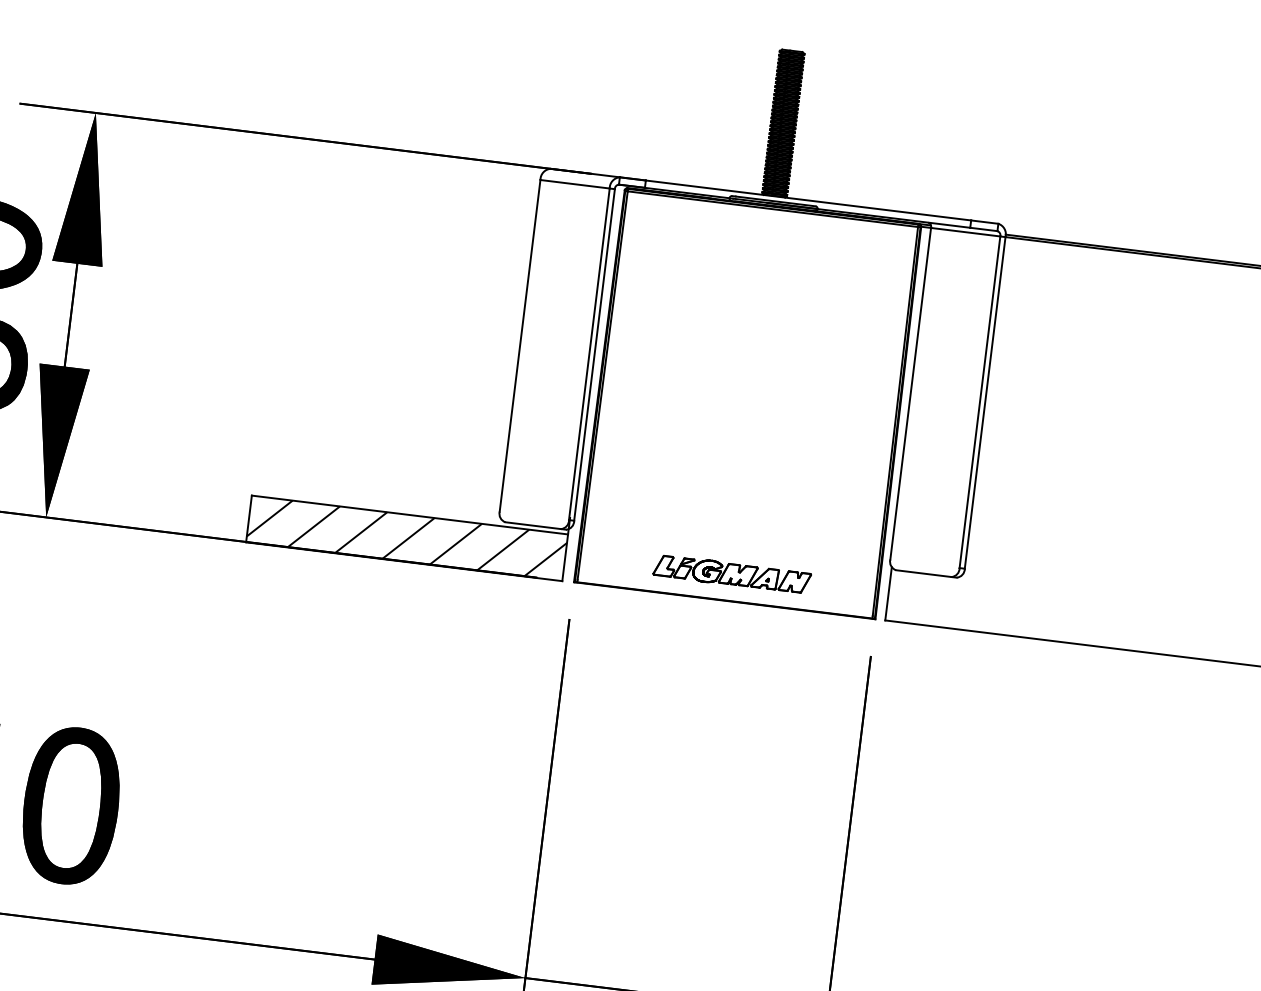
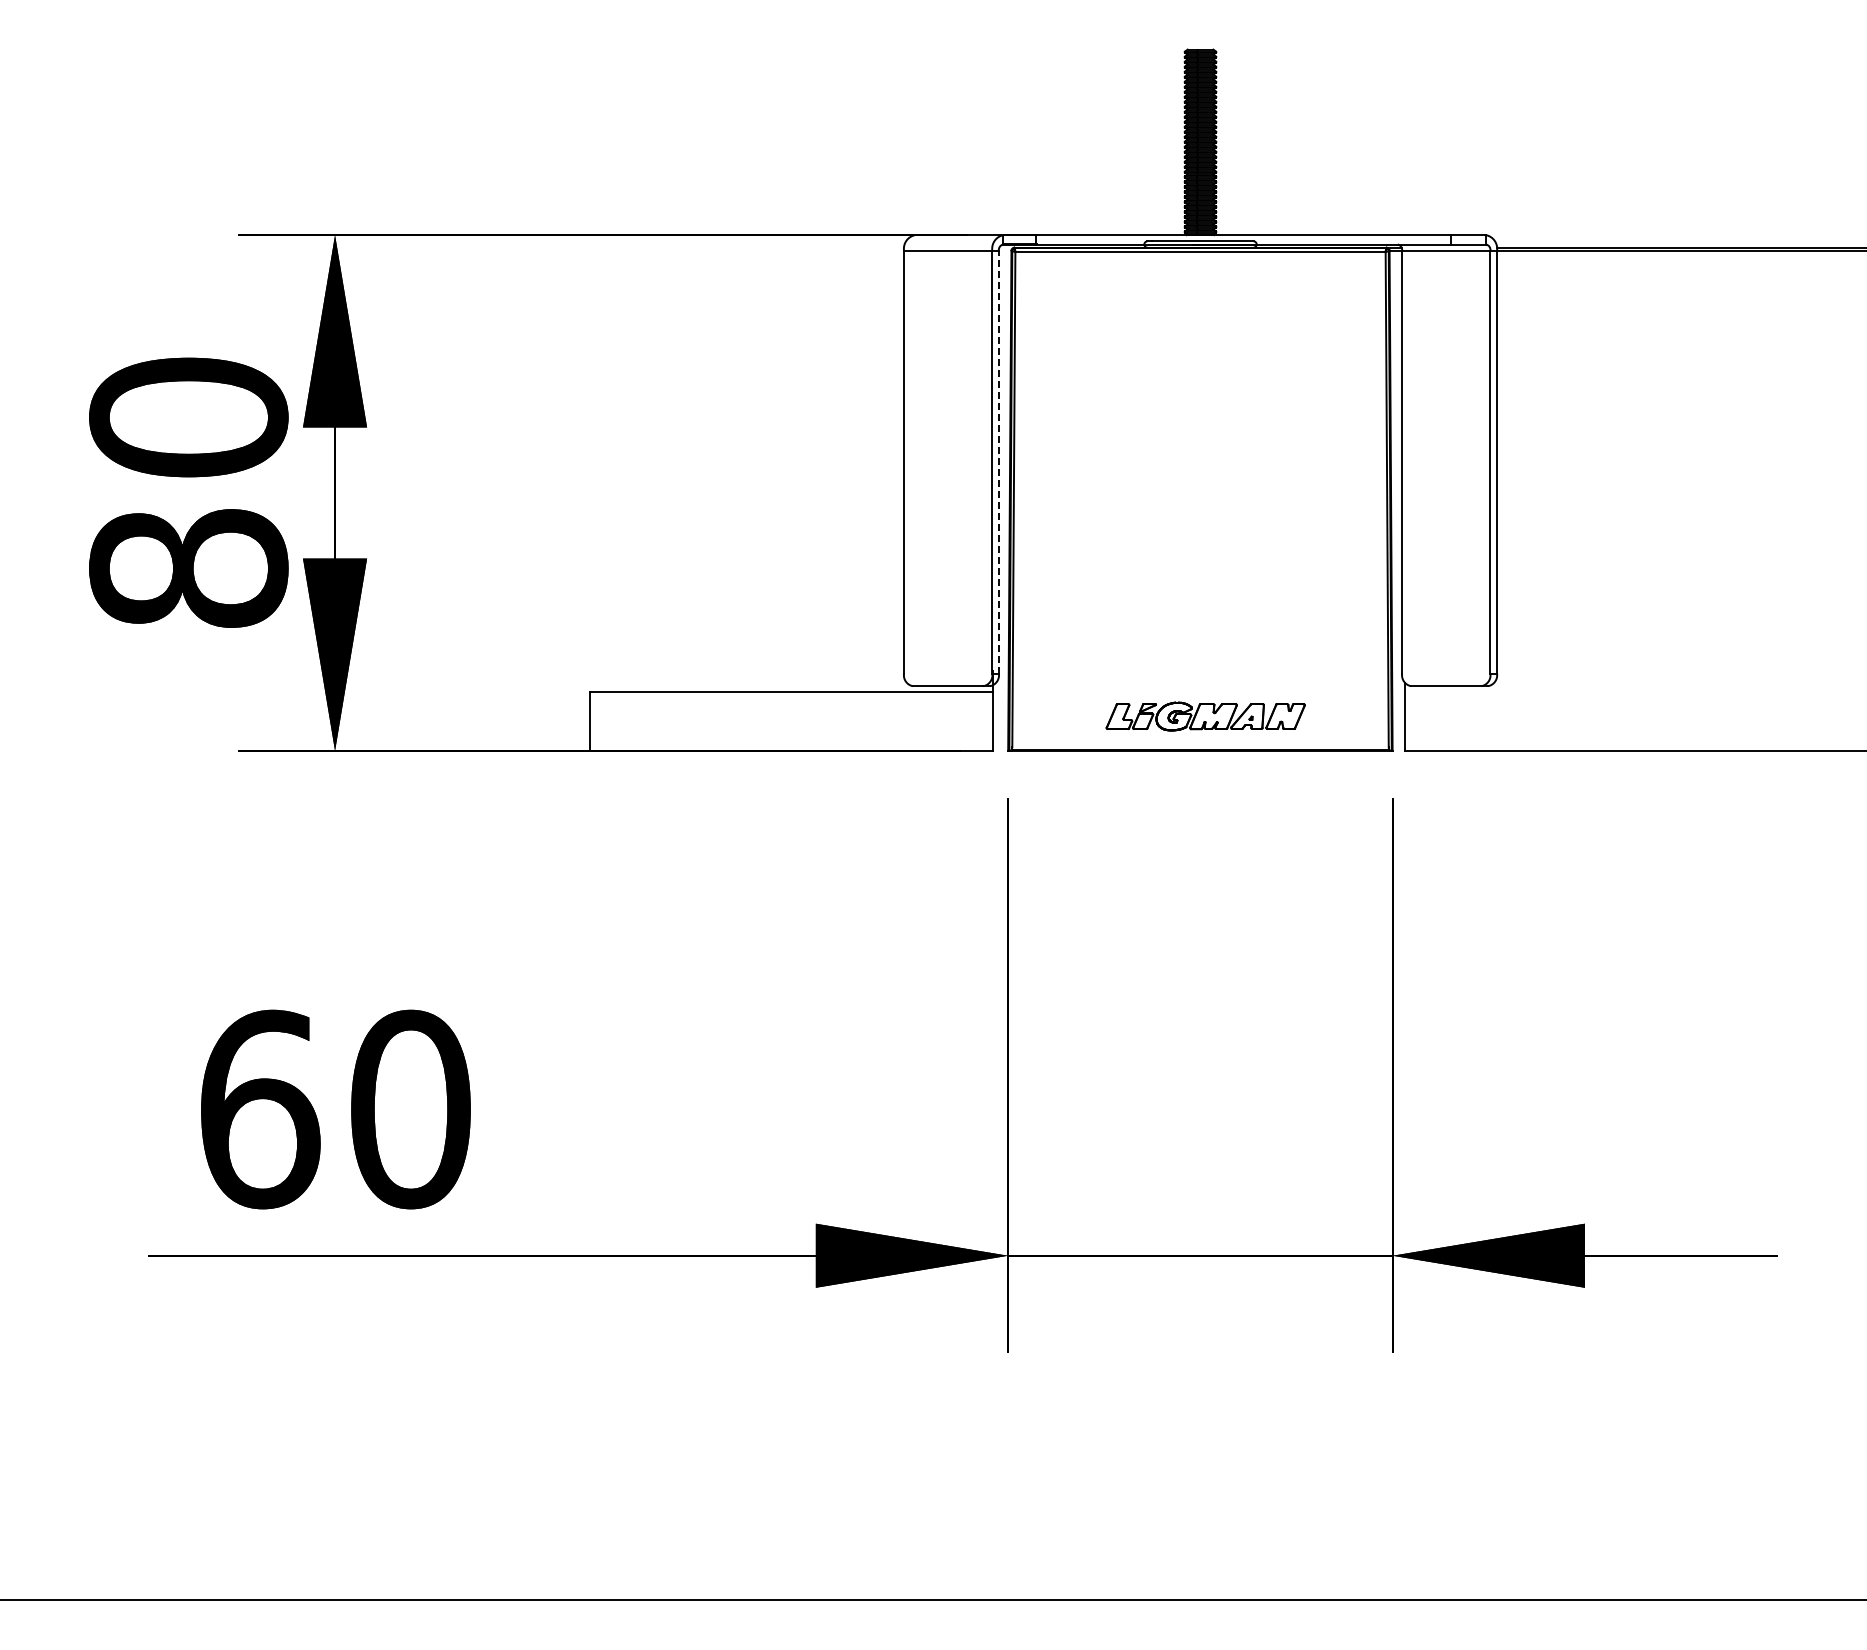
line: (594, 354) -> (998, 461), solid -> dashed
hatch: (406, 538) -> (791, 721), removed

